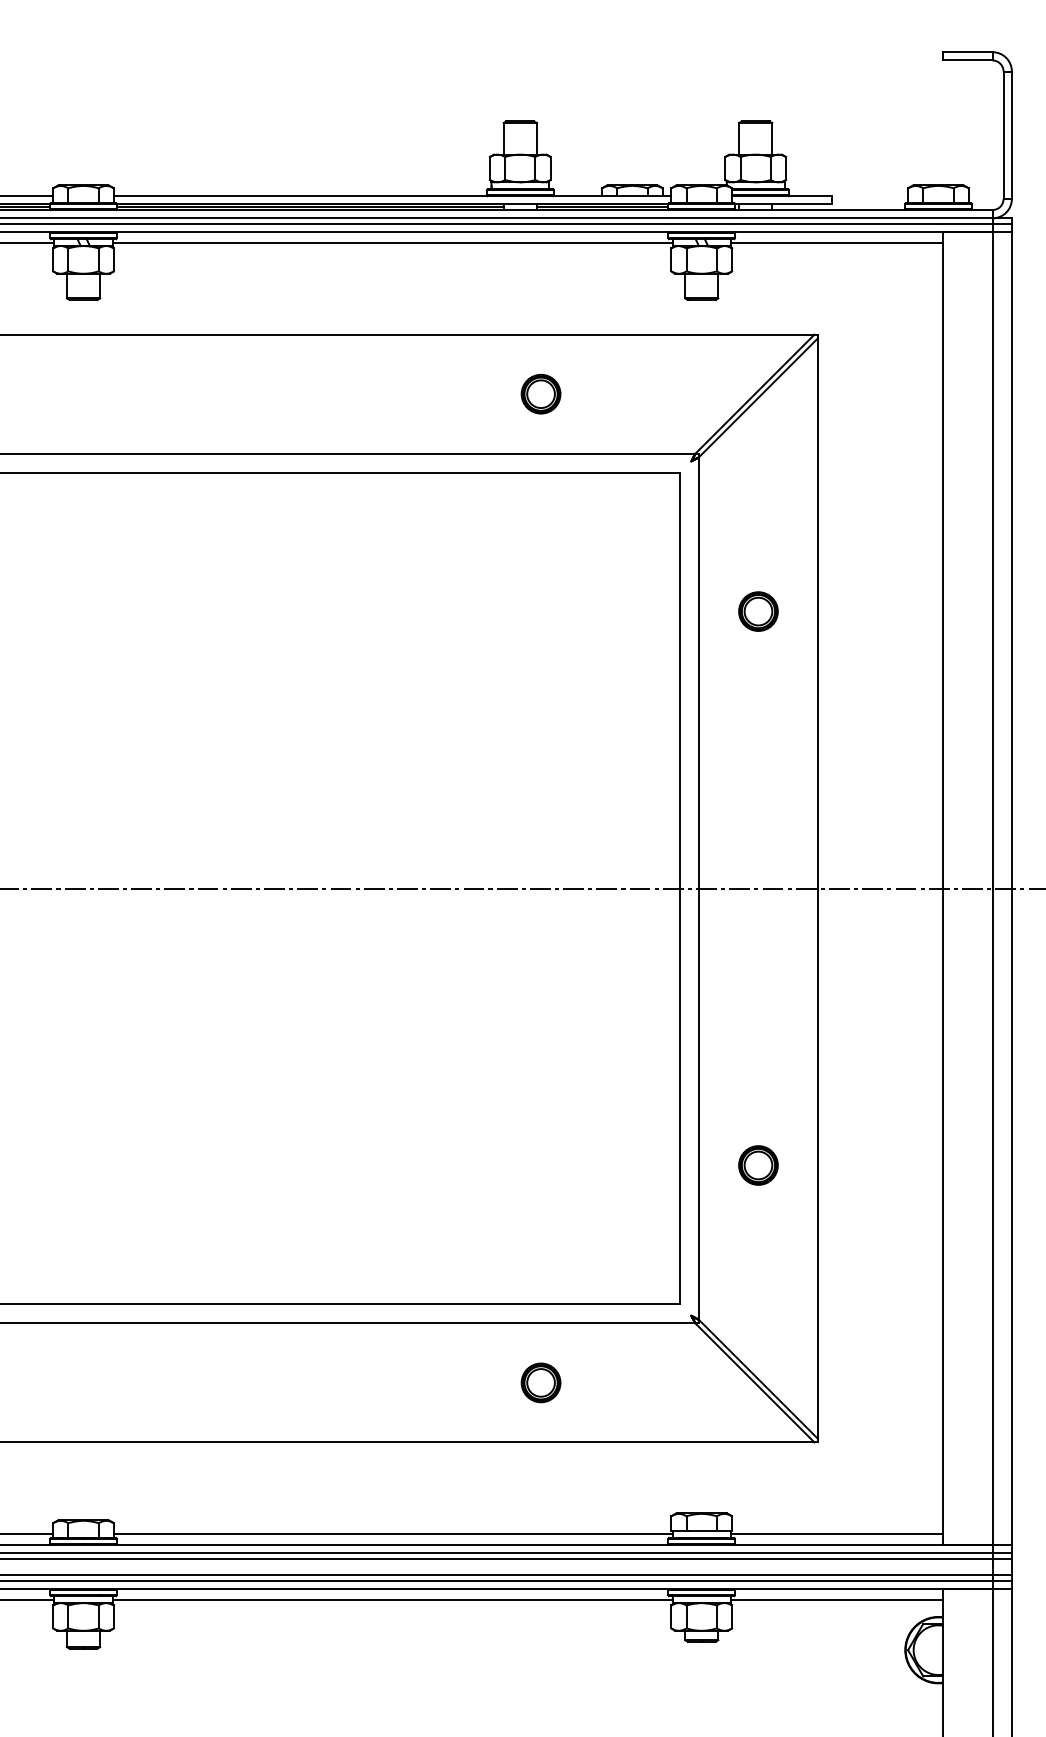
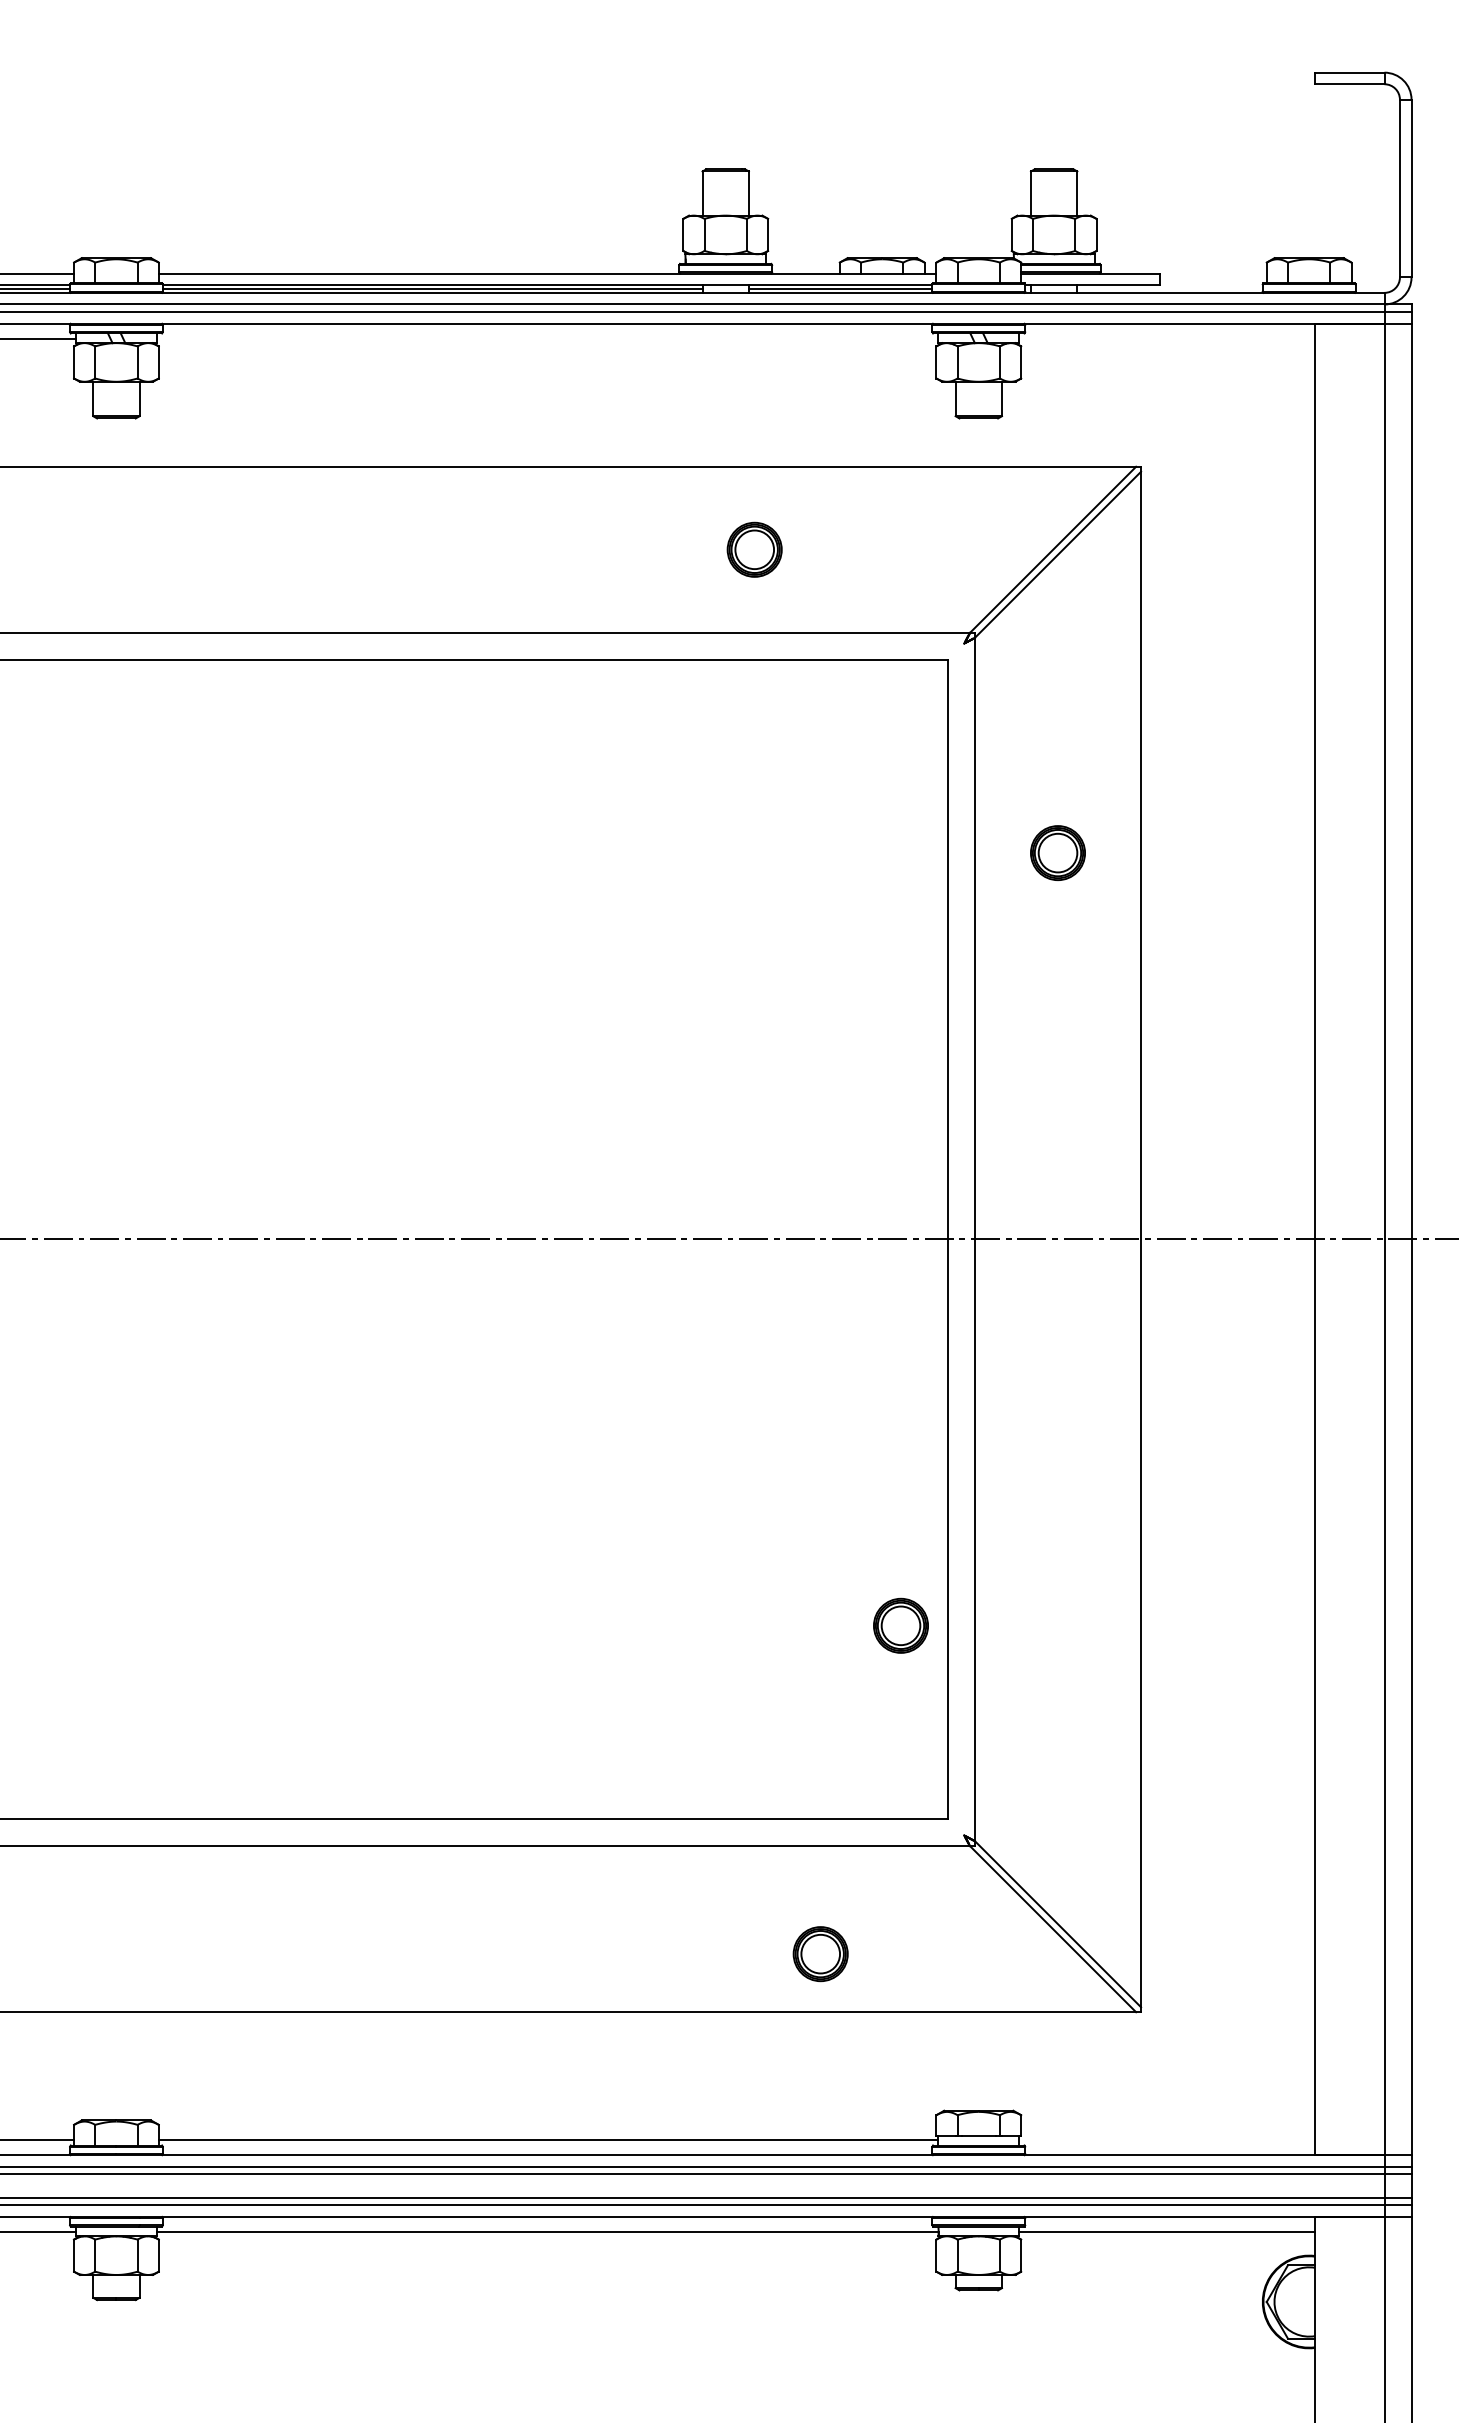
line: (392, 243) -> (547, 339), removed
line: (836, 243) -> (1166, 339), removed
part: (758, 1165) -> (900, 1625), moved
part: (540, 1383) -> (820, 1954), moved
line: (836, 1533) -> (1166, 2139), removed

